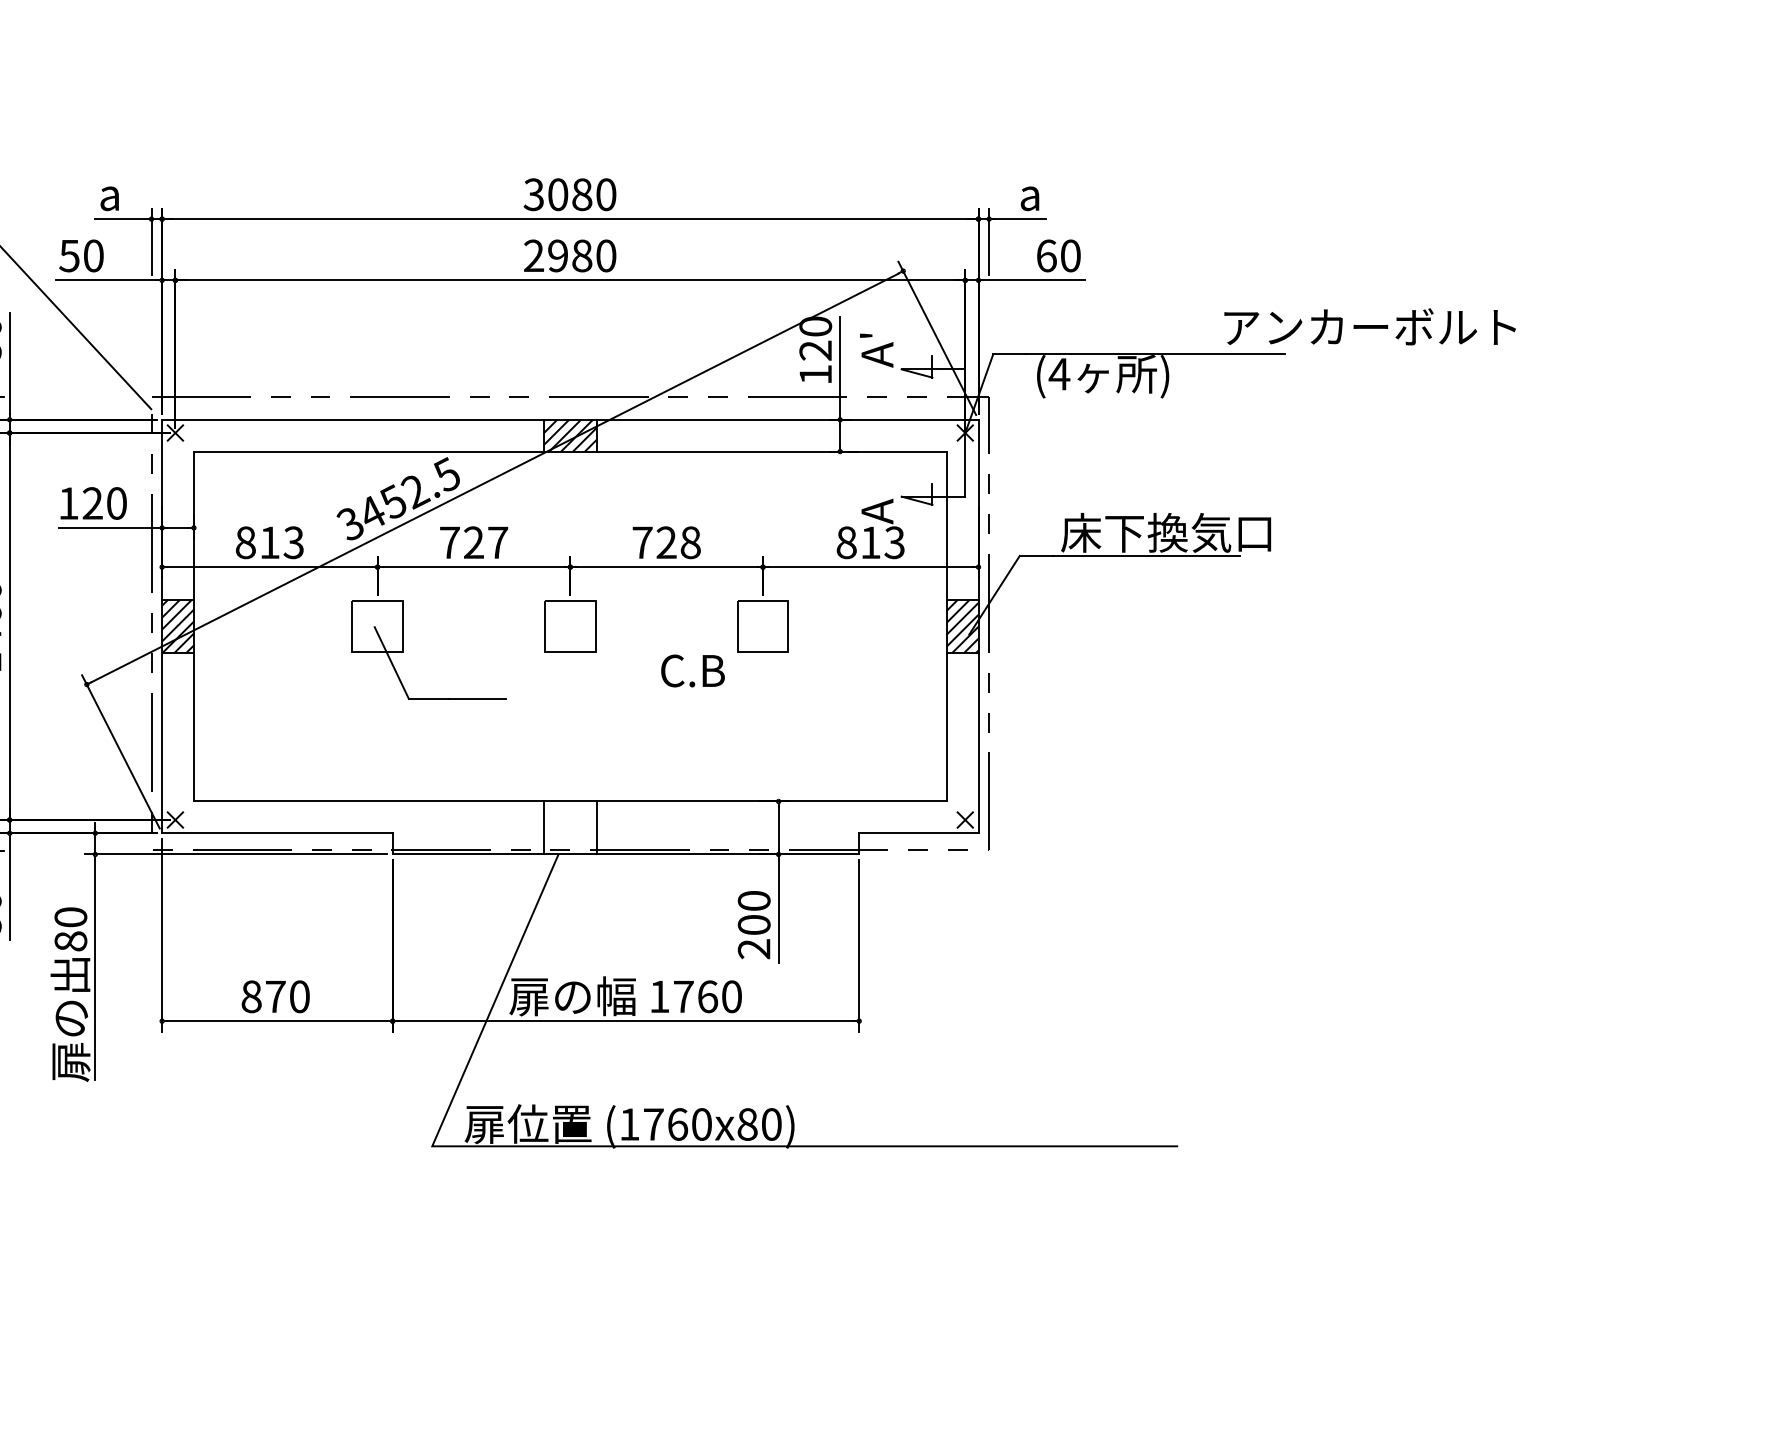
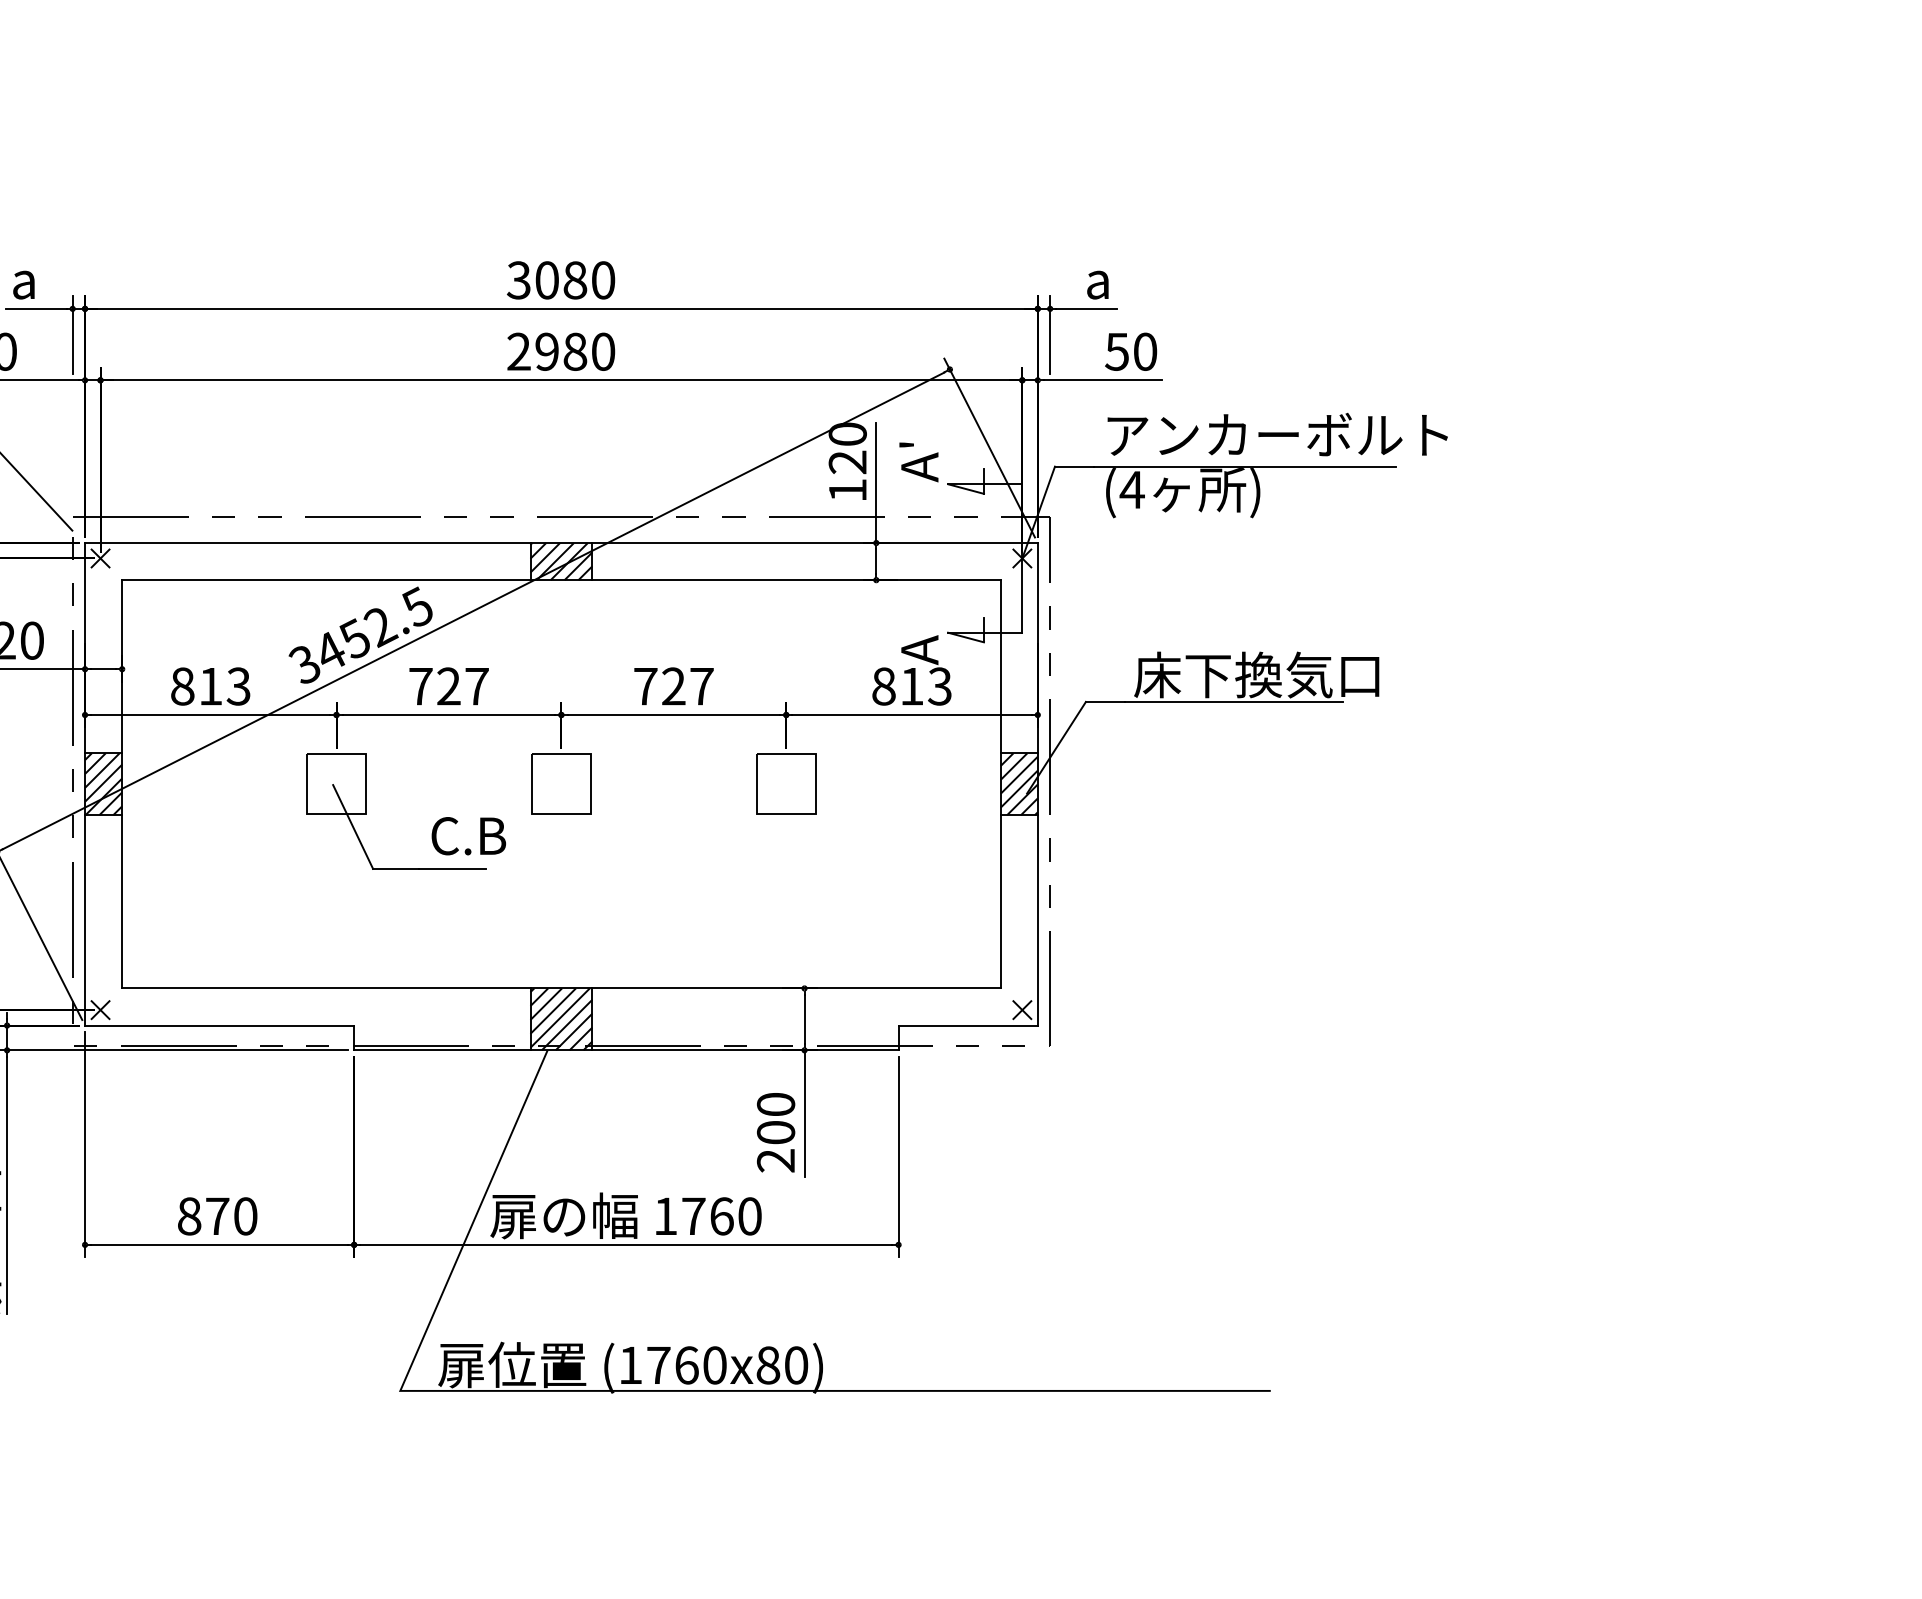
text: (1046, 255) -> (1117, 351), 60 -> 50
text: (1369, 326) -> (1277, 434), moved
text: (690, 542) -> (701, 686), 728 -> 727
text: (692, 670) -> (468, 835), moved
hatch: (569, 827) -> (560, 1018), added

